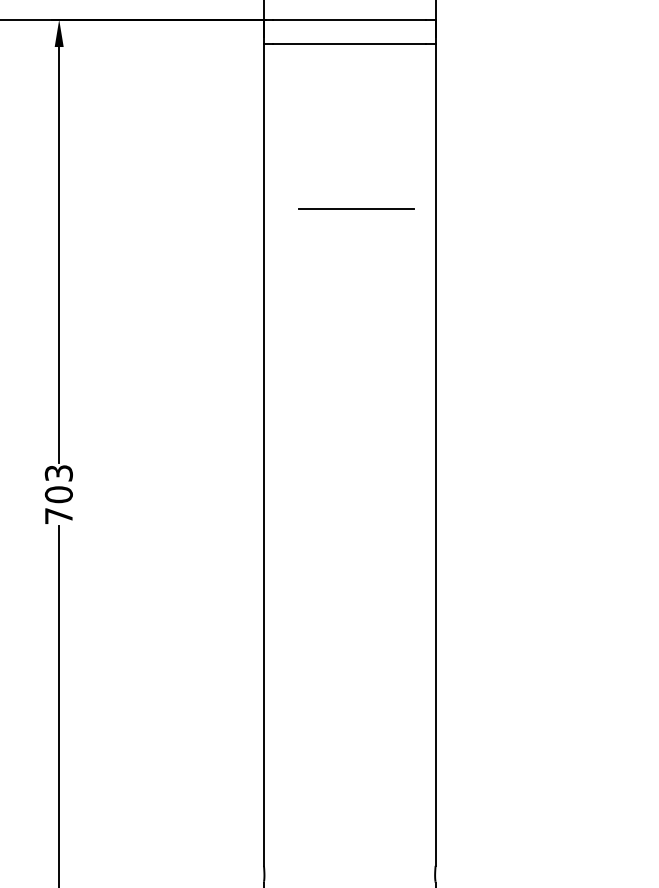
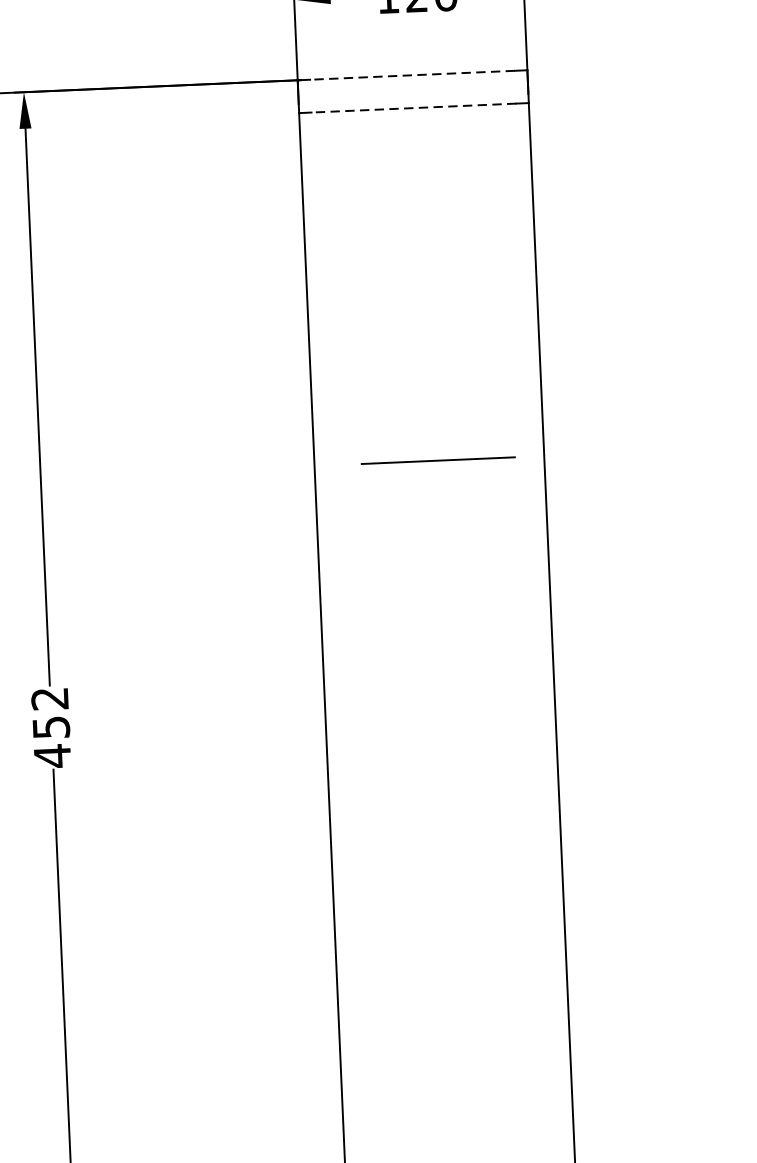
line: (349, 19) -> (412, 74), solid -> dashed
line: (349, 44) -> (413, 108), solid -> dashed
line: (356, 208) -> (438, 459), moved
text: (58, 495) -> (50, 728), 703 -> 452

